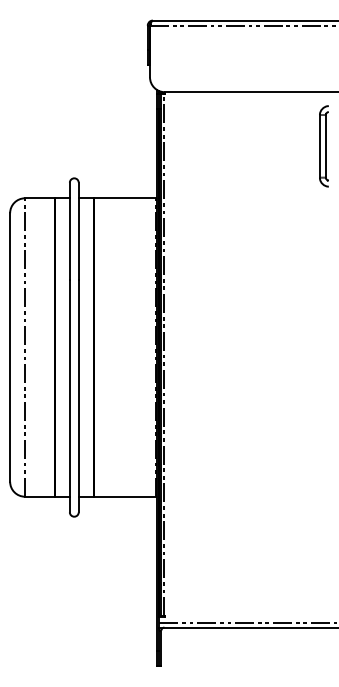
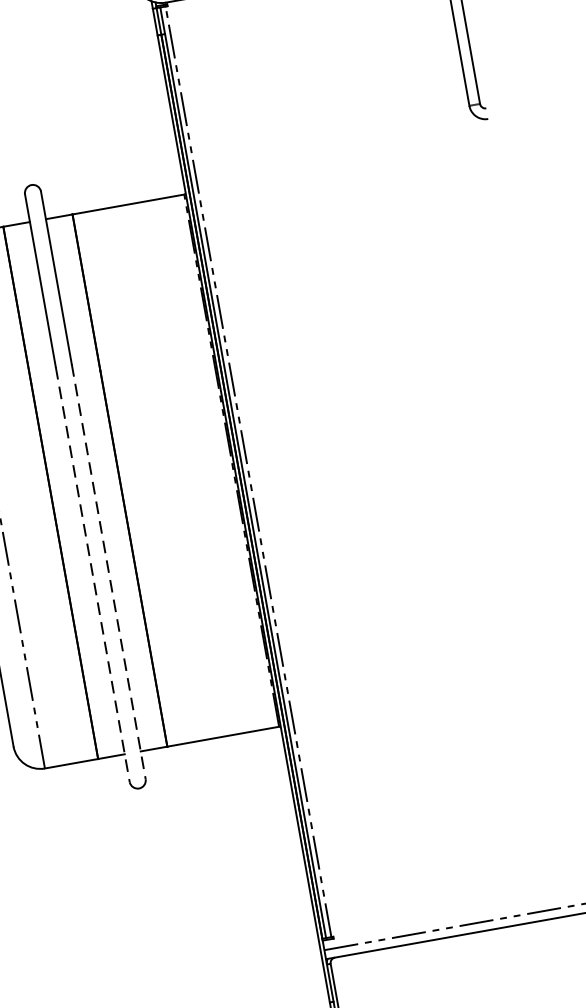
line: (69, 396) -> (92, 575), solid -> dashed
line: (78, 396) -> (108, 572), solid -> dashed

